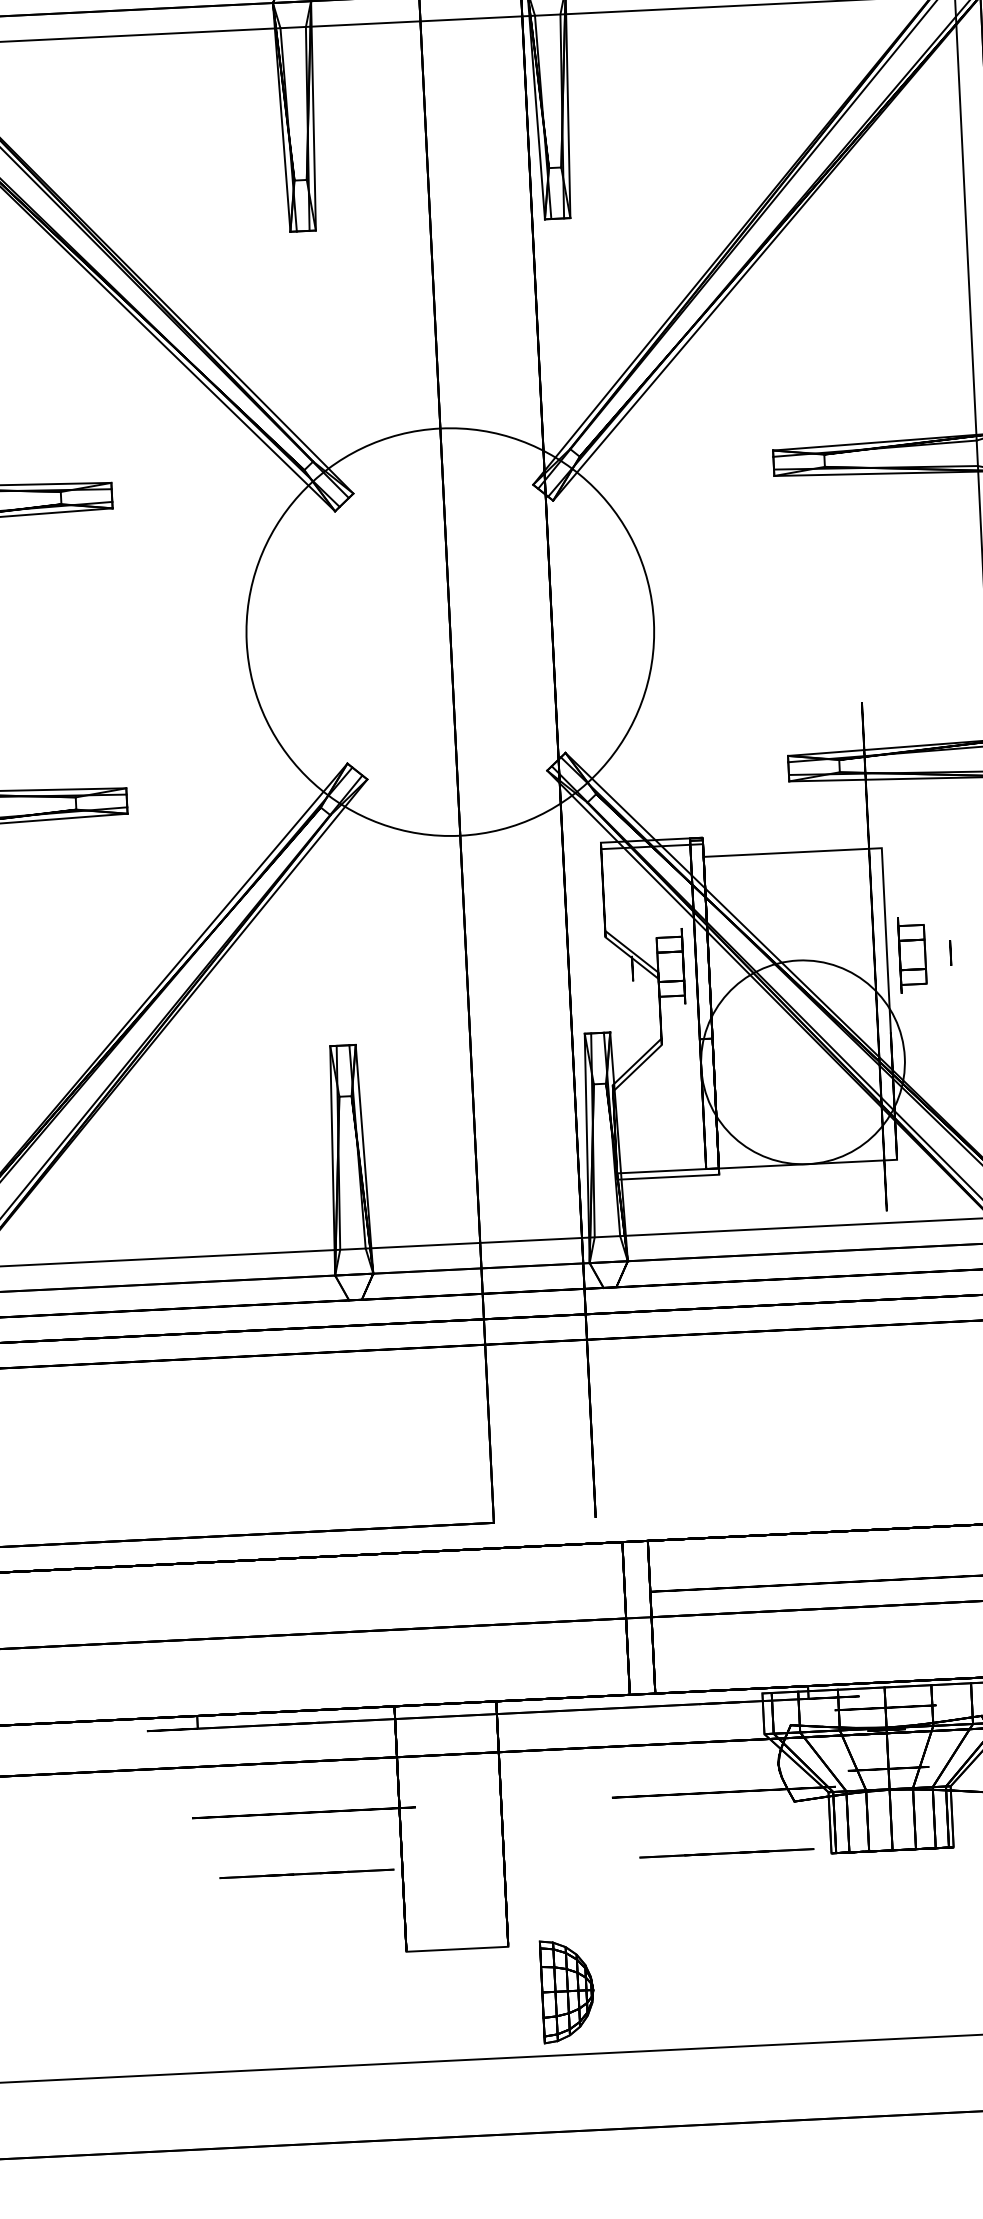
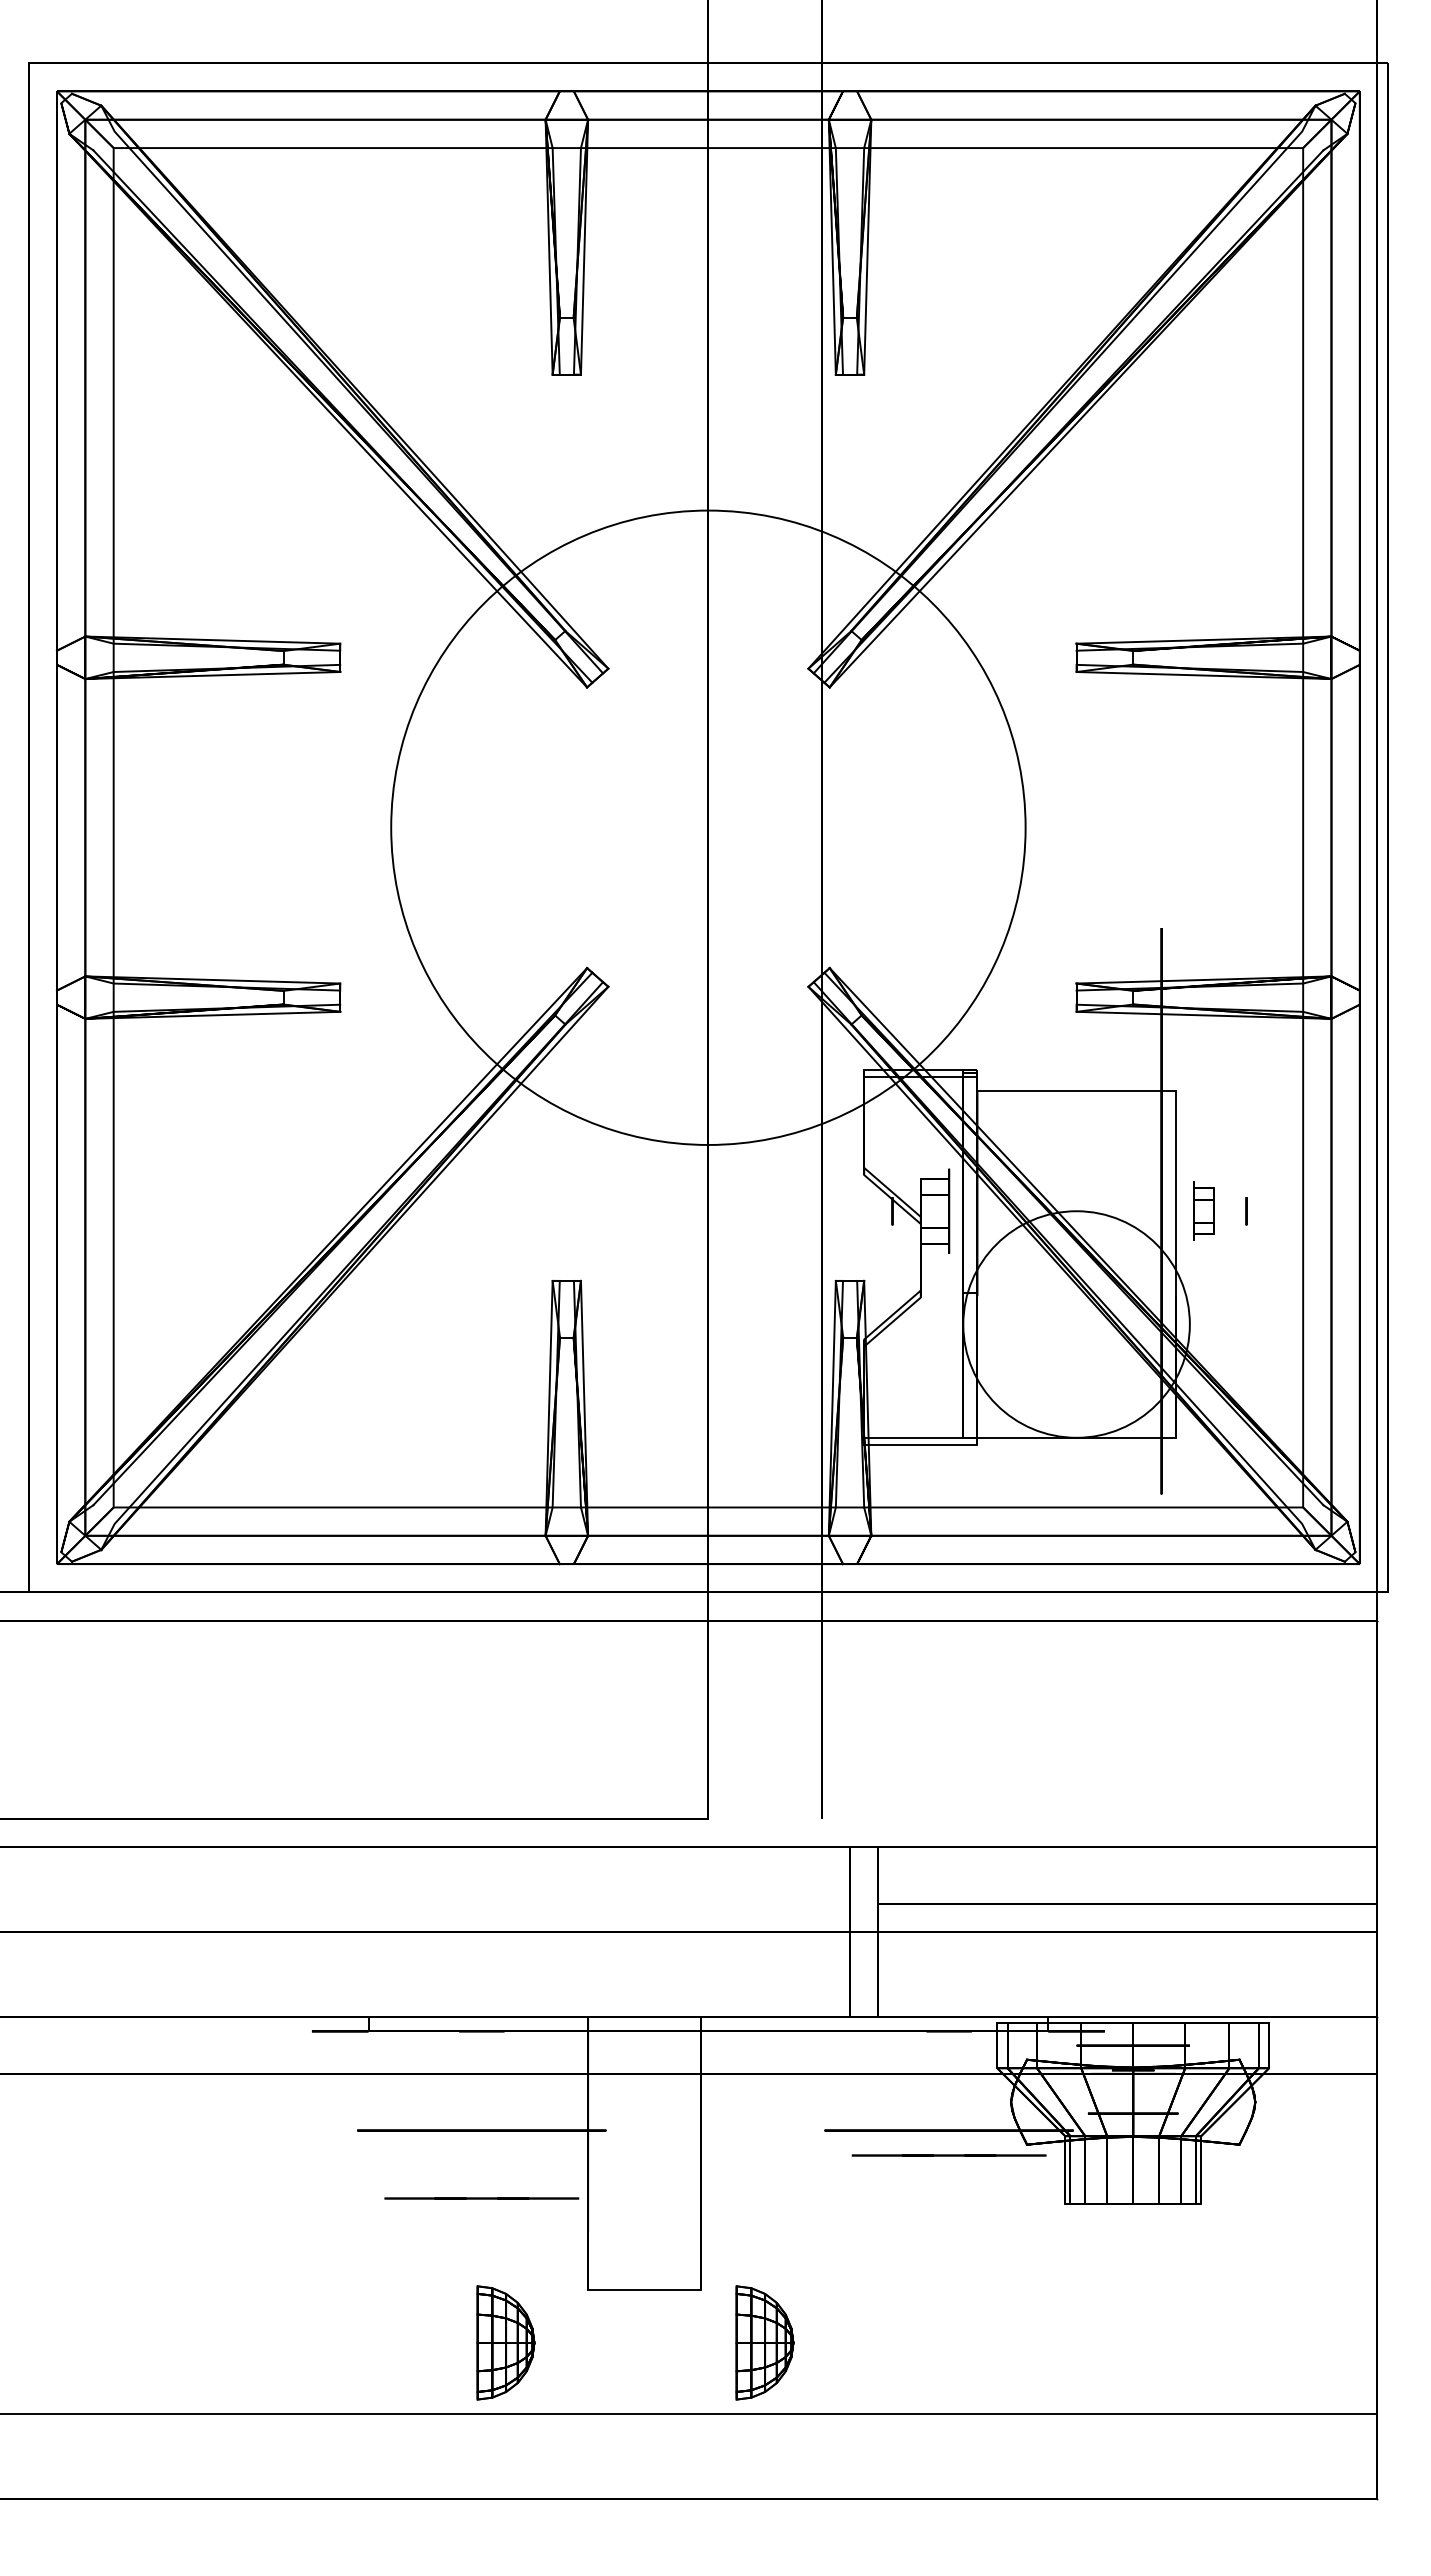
circle: (449, 631) -> (707, 827), size x1.4
part: (912, 954) -> (1203, 1210), size x0.7
line: (726, 1853) -> (948, 2155), moved
part: (334, 2002) -> (505, 2342), added

